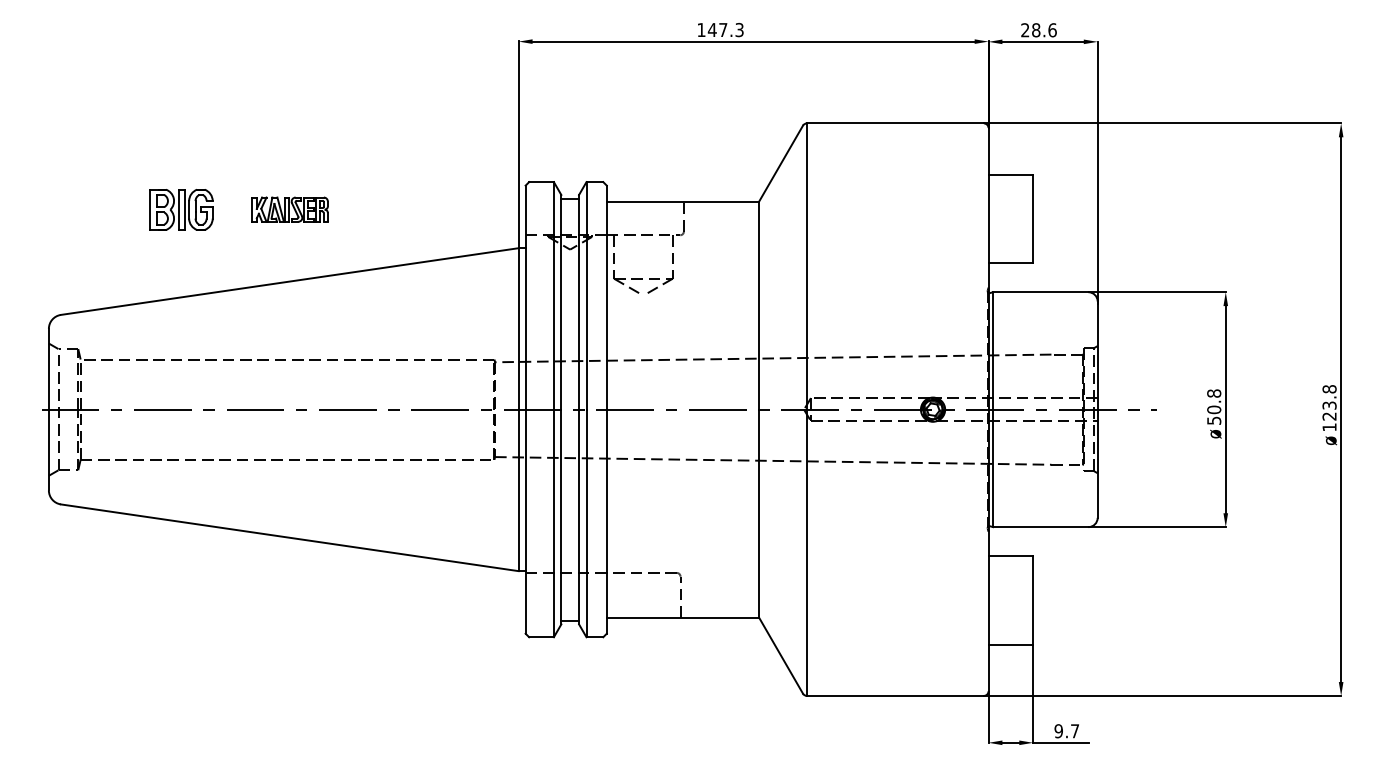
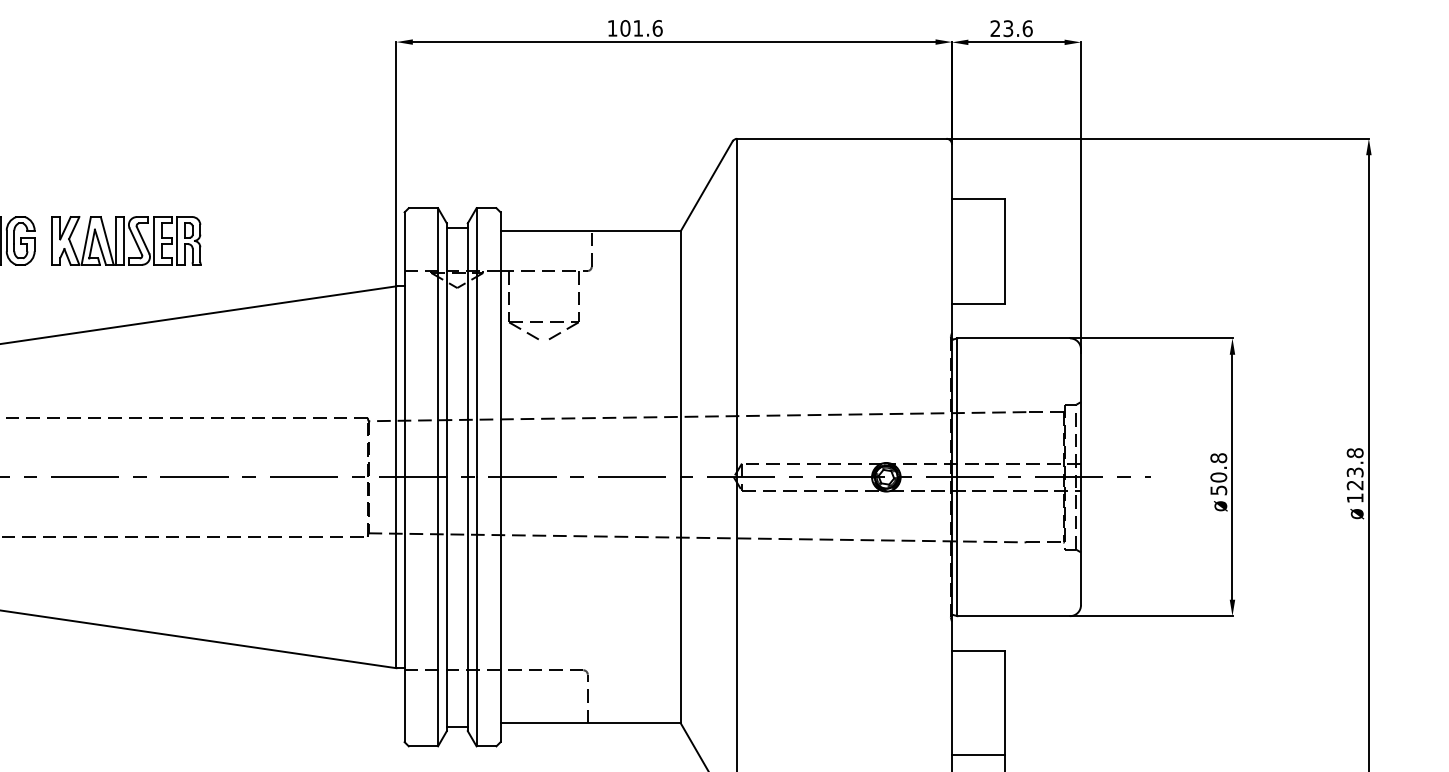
text: (725, 30) -> (640, 28), 147.3 -> 101.6
text: (1036, 30) -> (1008, 28), 28.6 -> 23.6
part: (290, 209) -> (126, 240), size x1.67

